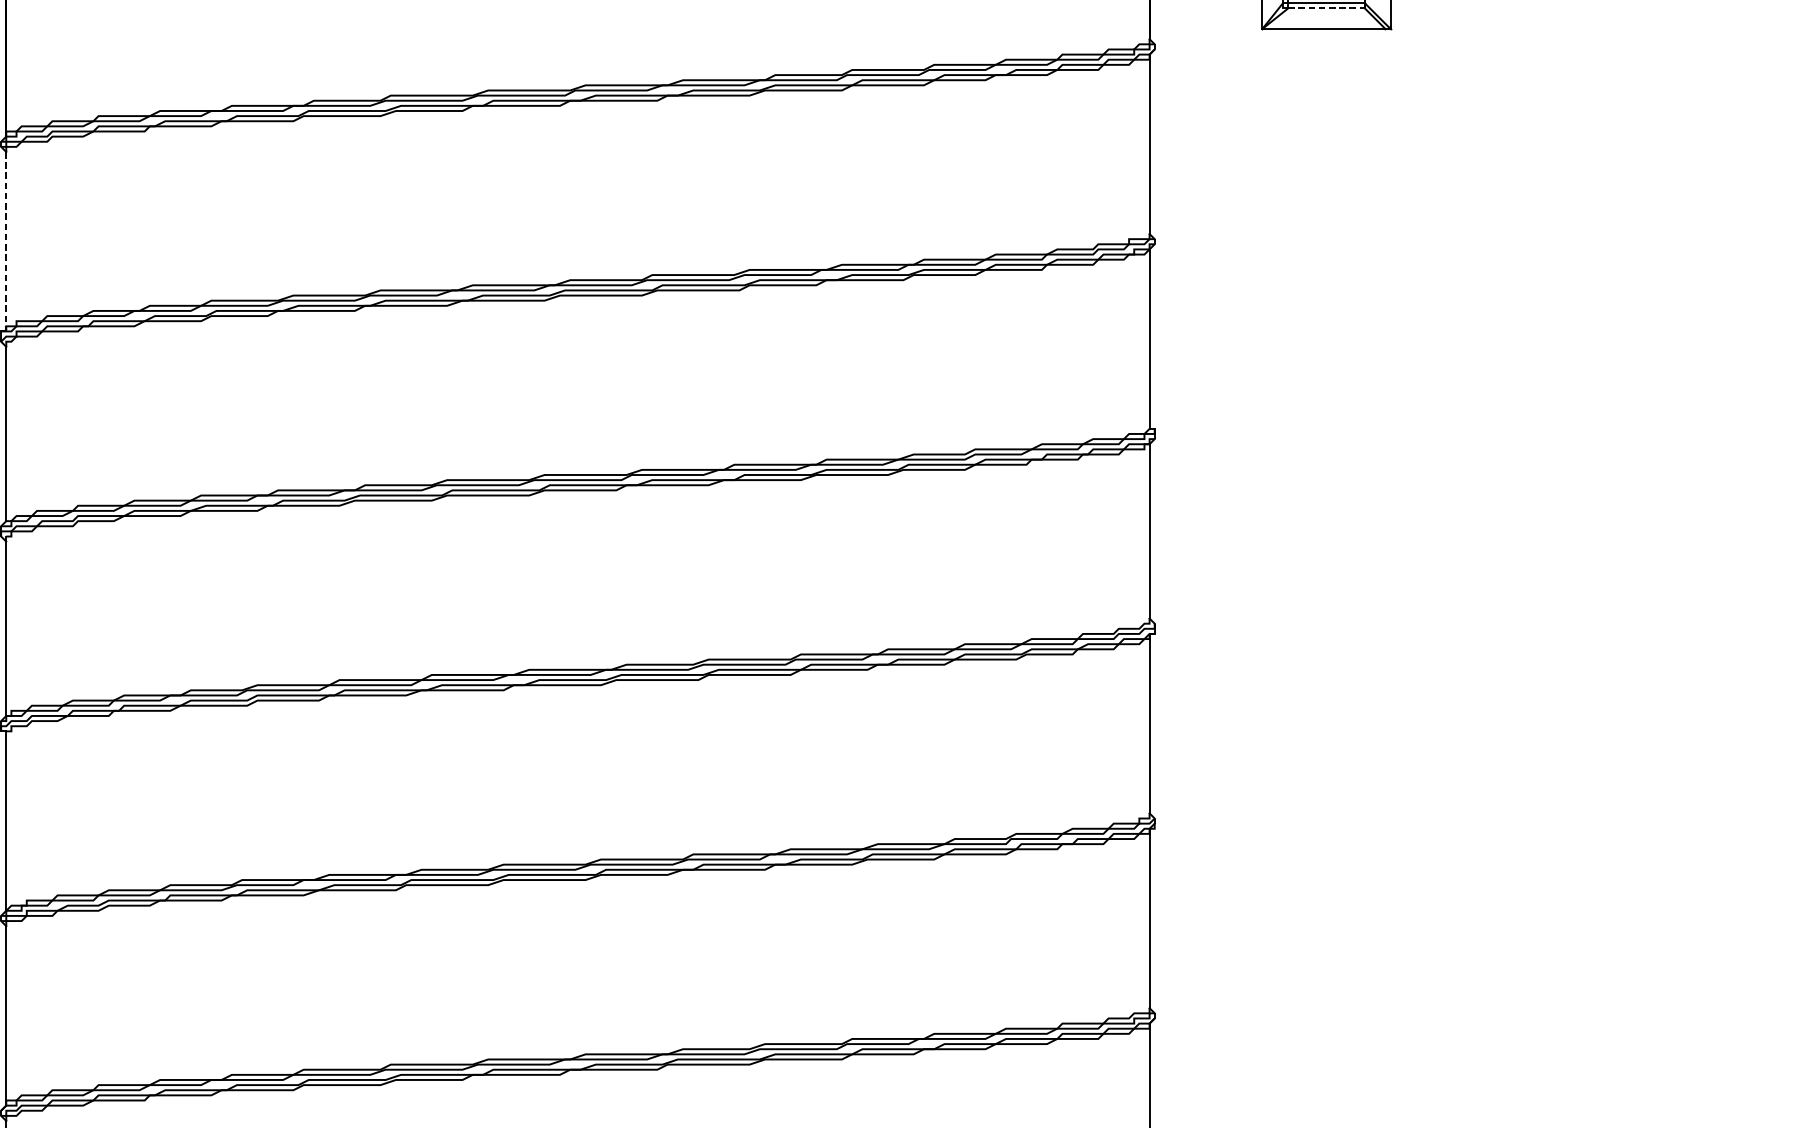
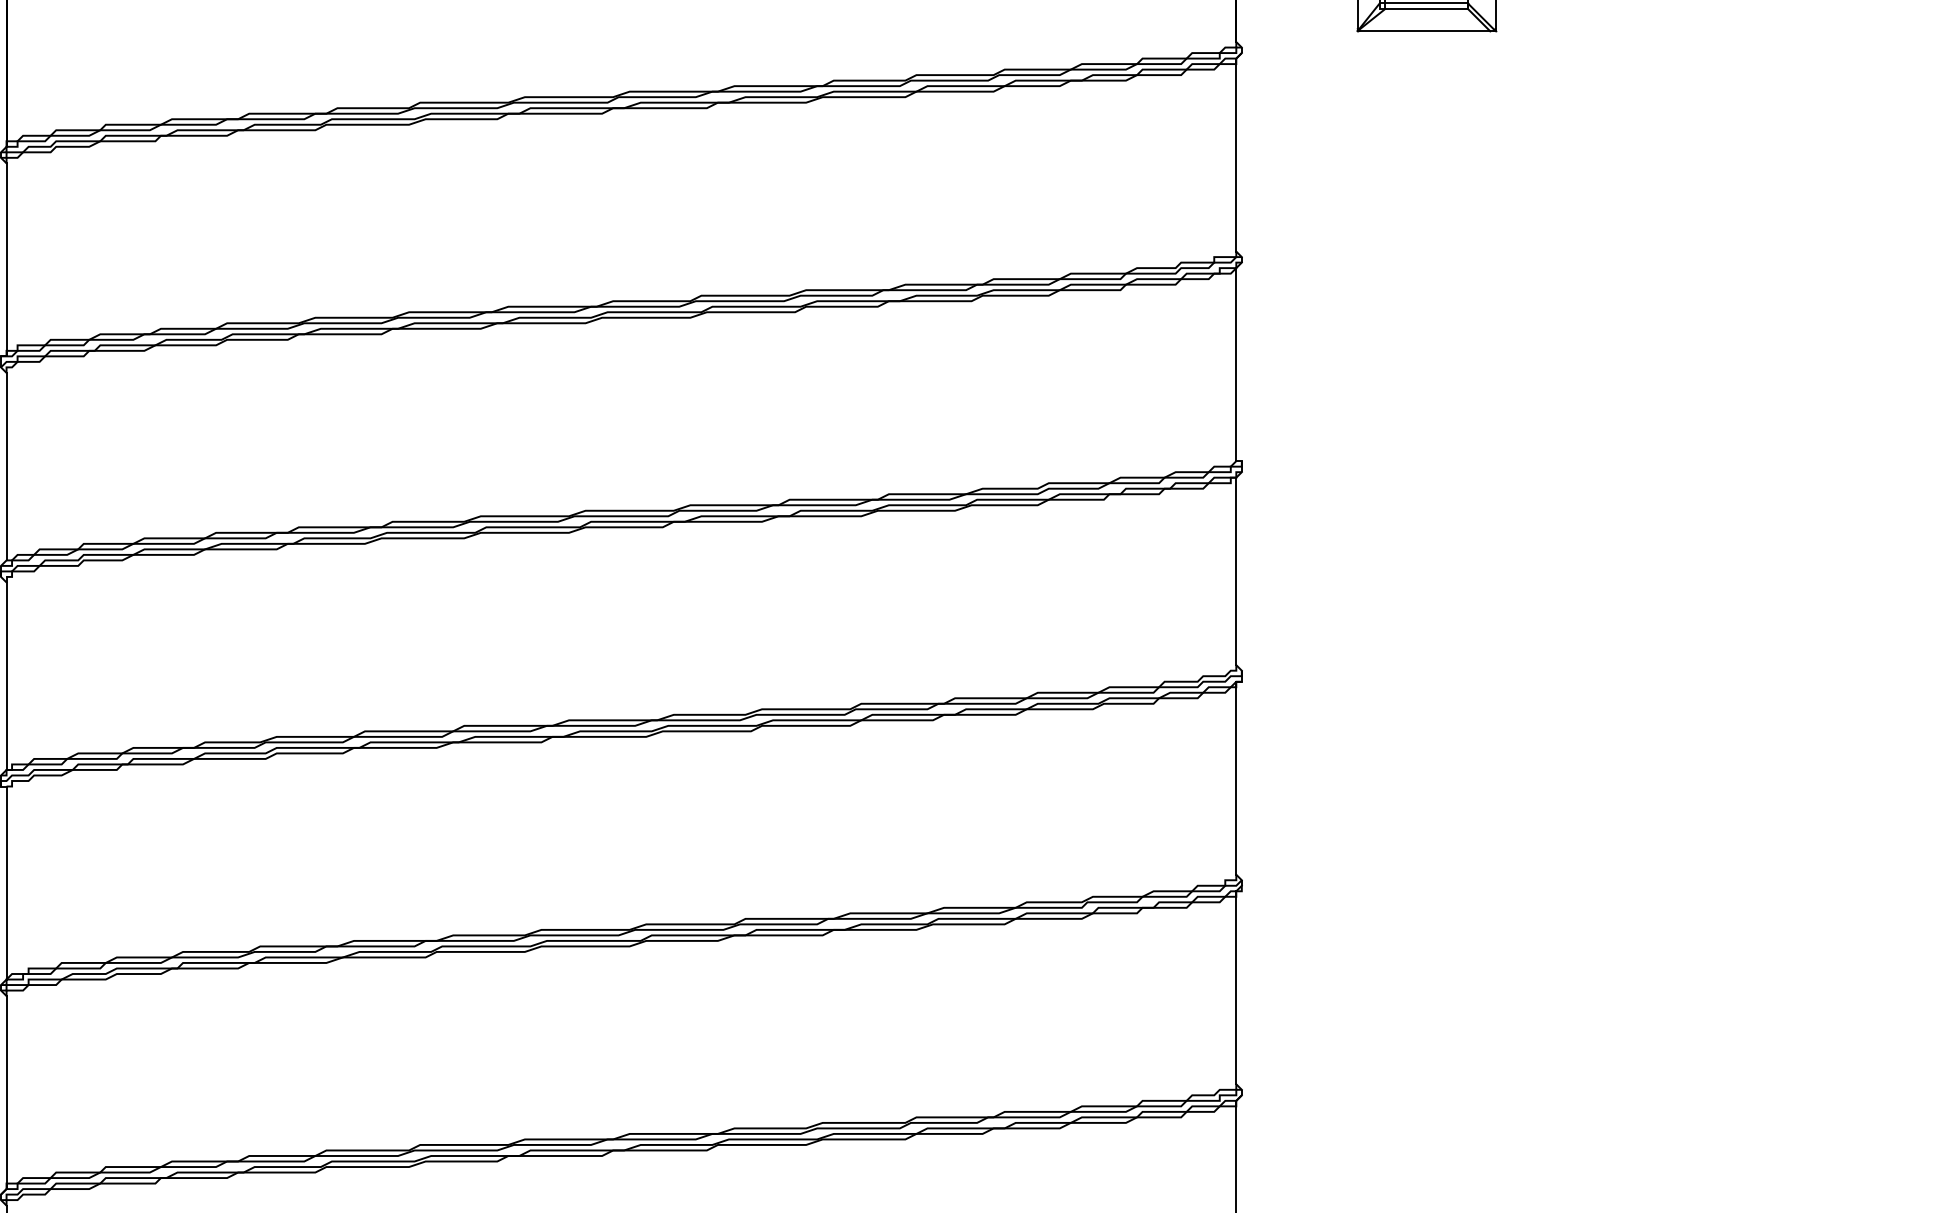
line: (1327, 8) -> (1427, 8), dashed -> solid
line: (6, 241) -> (6, 259), dashed -> solid

